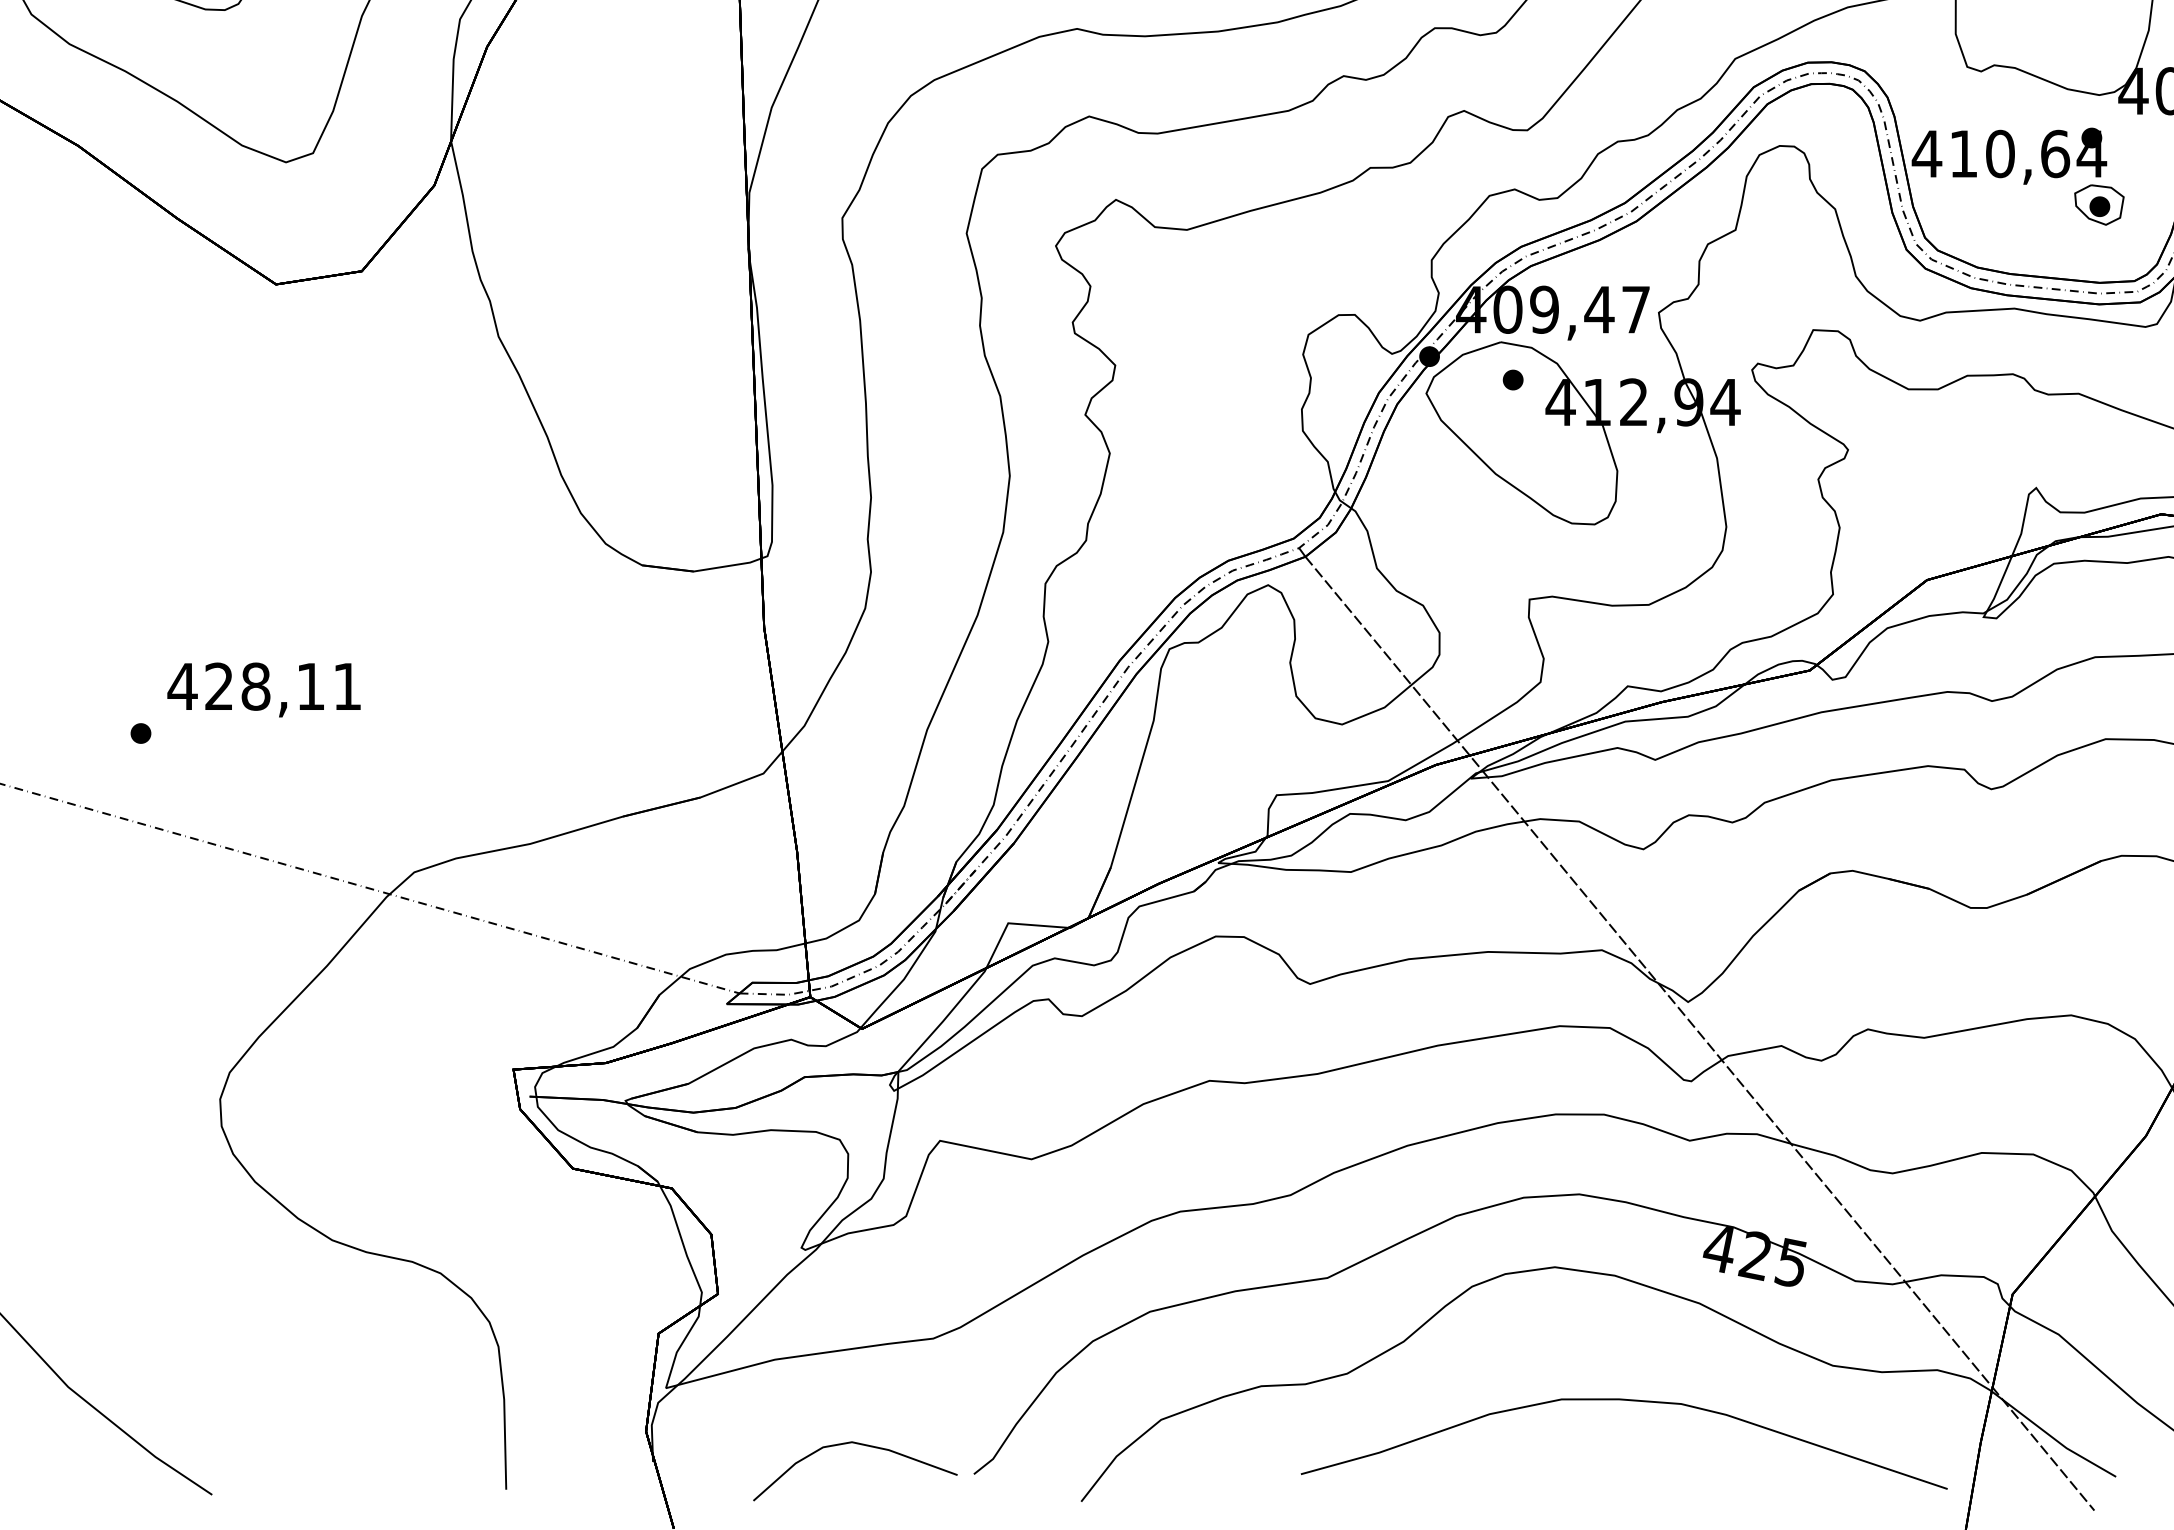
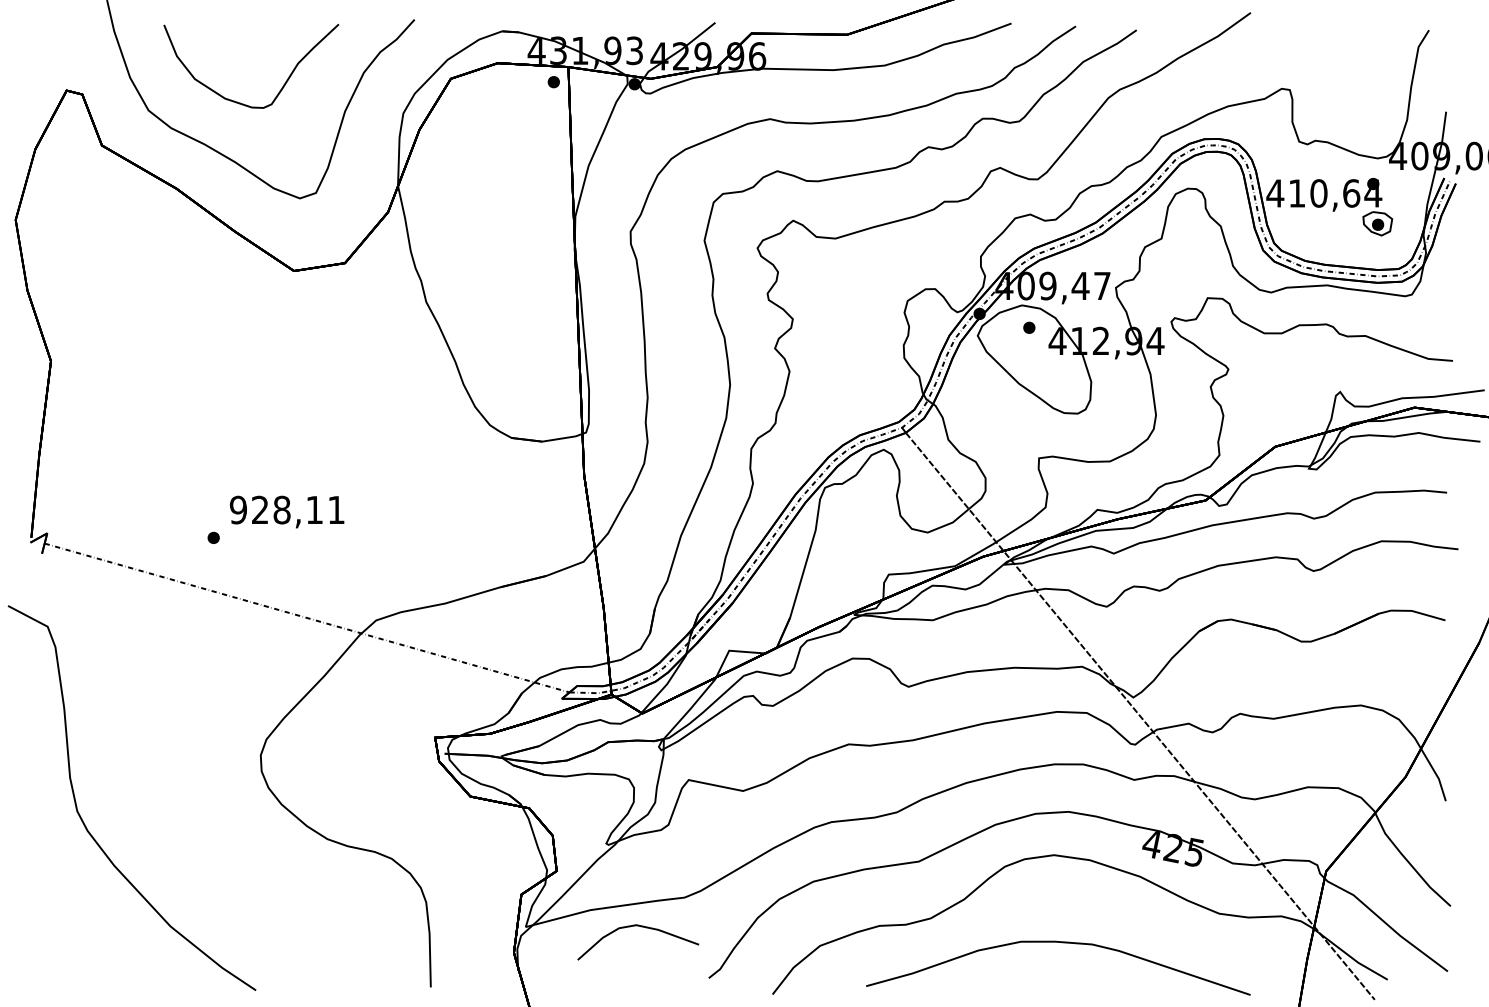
text: (182, 685) -> (238, 509), 428,11 -> 928,11
curve: (1629, 1402) -> (1061, 943), moved
curve: (860, 1446) -> (641, 927), moved

